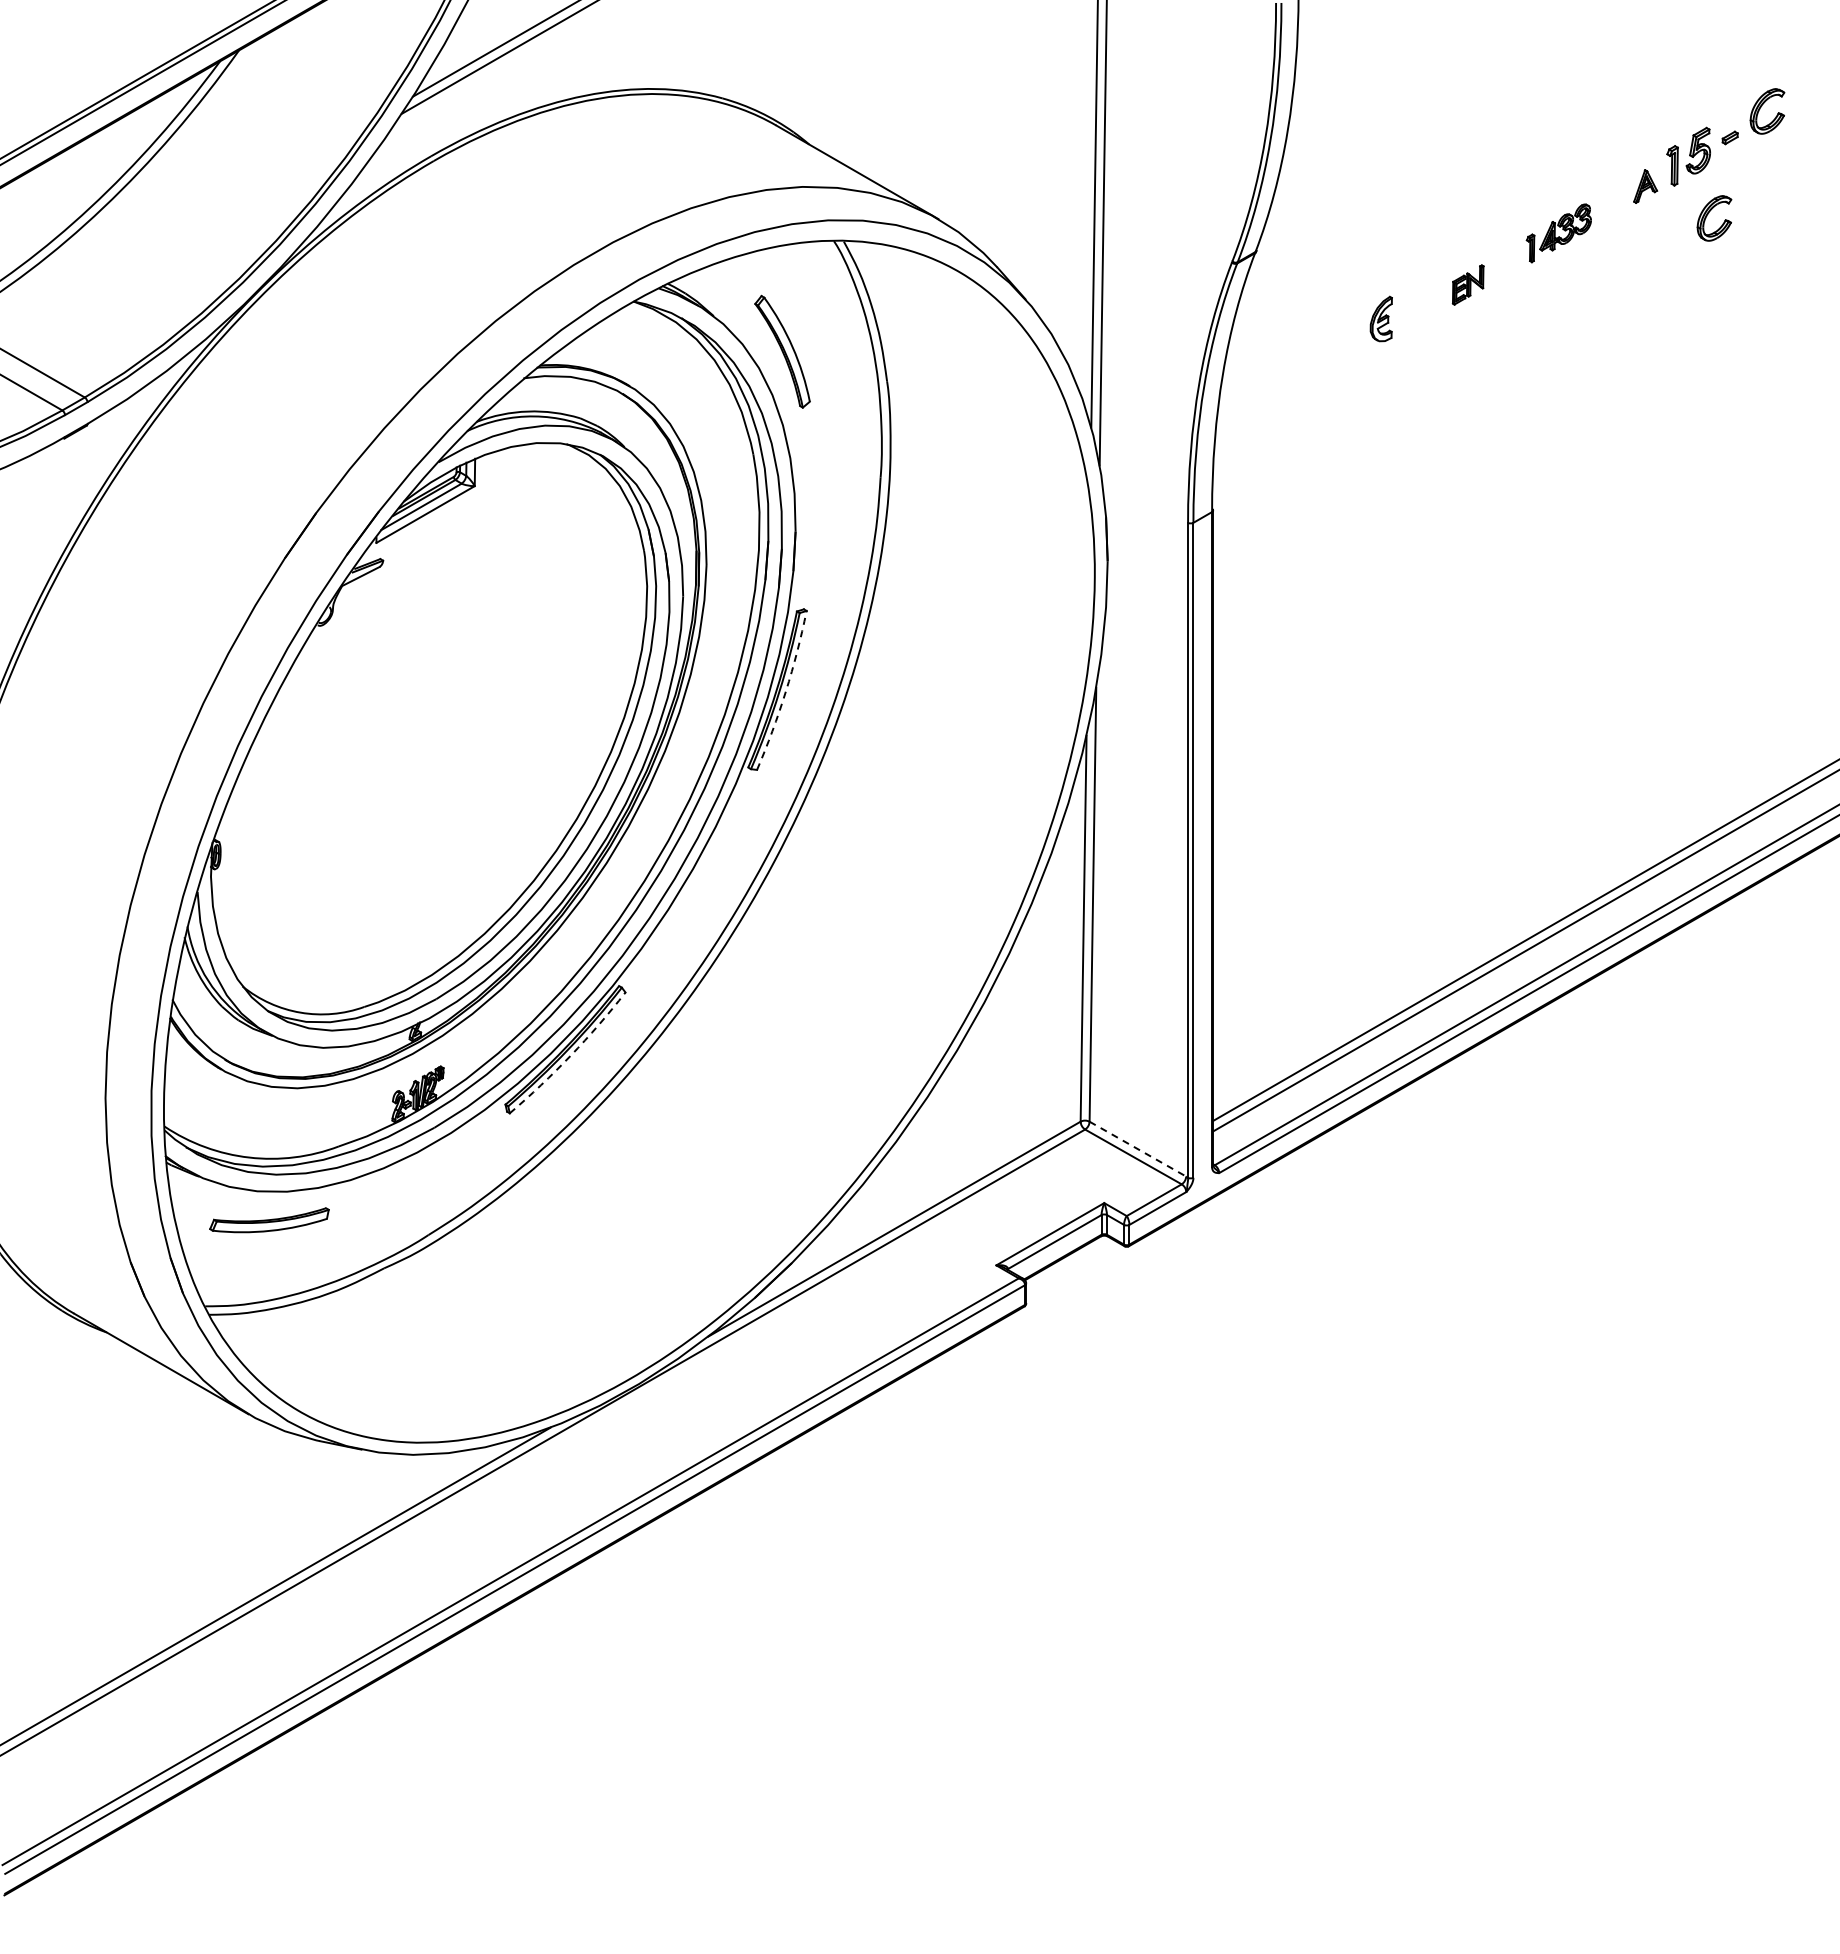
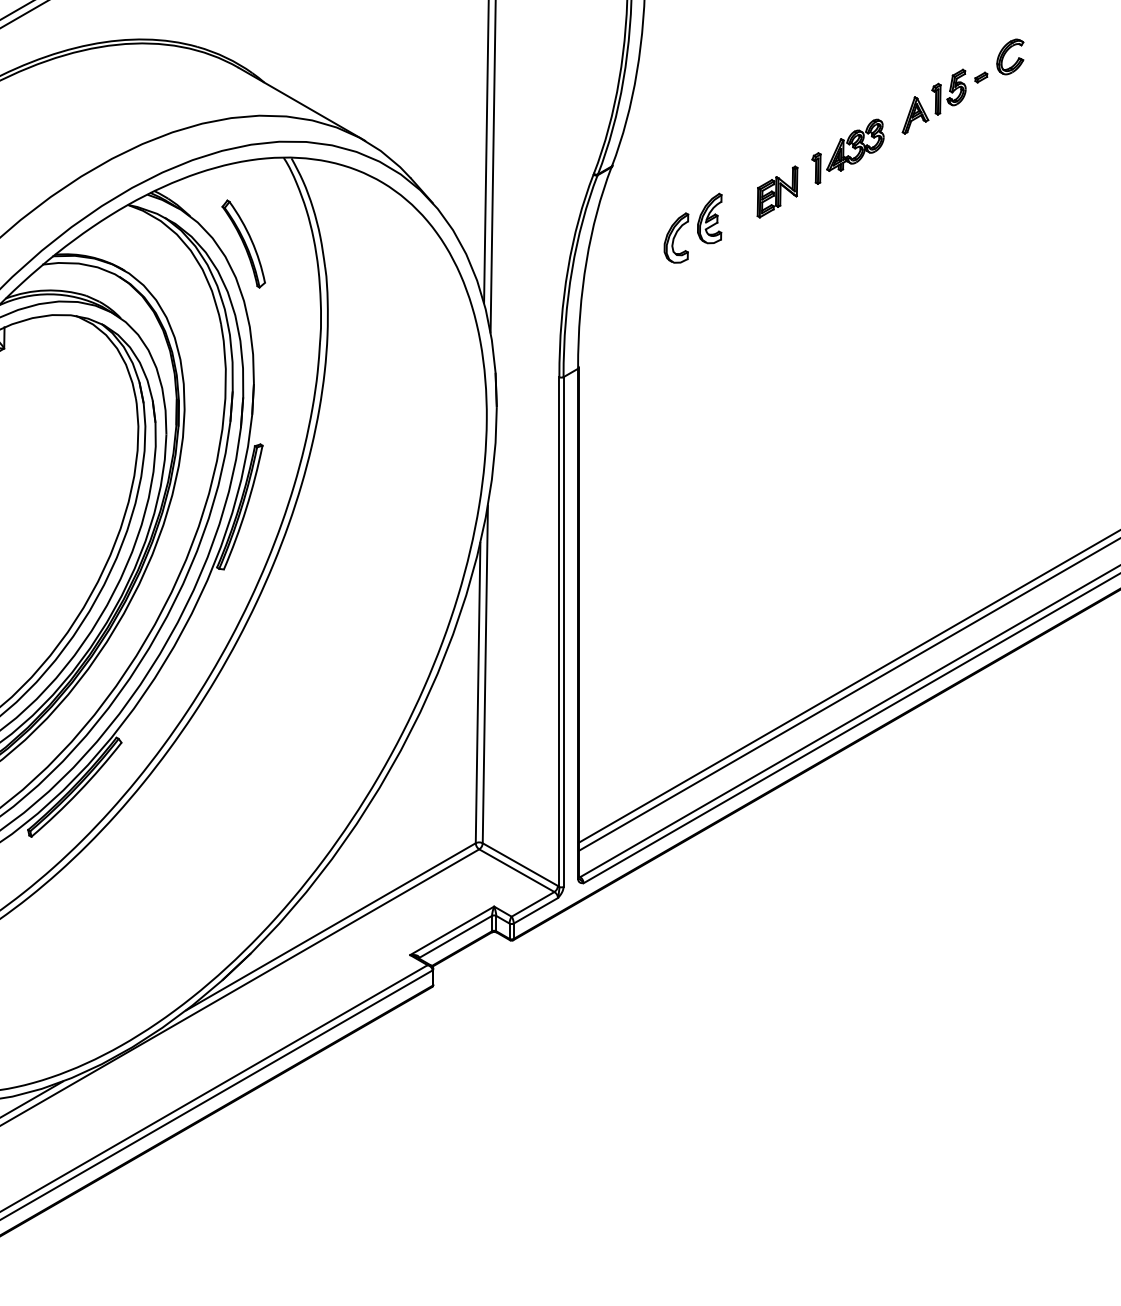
part: (1645, 186) -> (915, 115), size x1.43
part: (1708, 214) -> (964, 137), removed
part: (1558, 233) -> (847, 151), size x1.43
part: (1467, 284) -> (776, 191), size x1.67
part: (1381, 318) -> (709, 218), size x1.43
part: (1338, 343) -> (676, 237), added
arc: (785, 691) -> (246, 508), dashed -> solid
arc: (570, 1055) -> (78, 791), dashed -> solid
line: (1137, 1149) -> (520, 864), dashed -> solid

